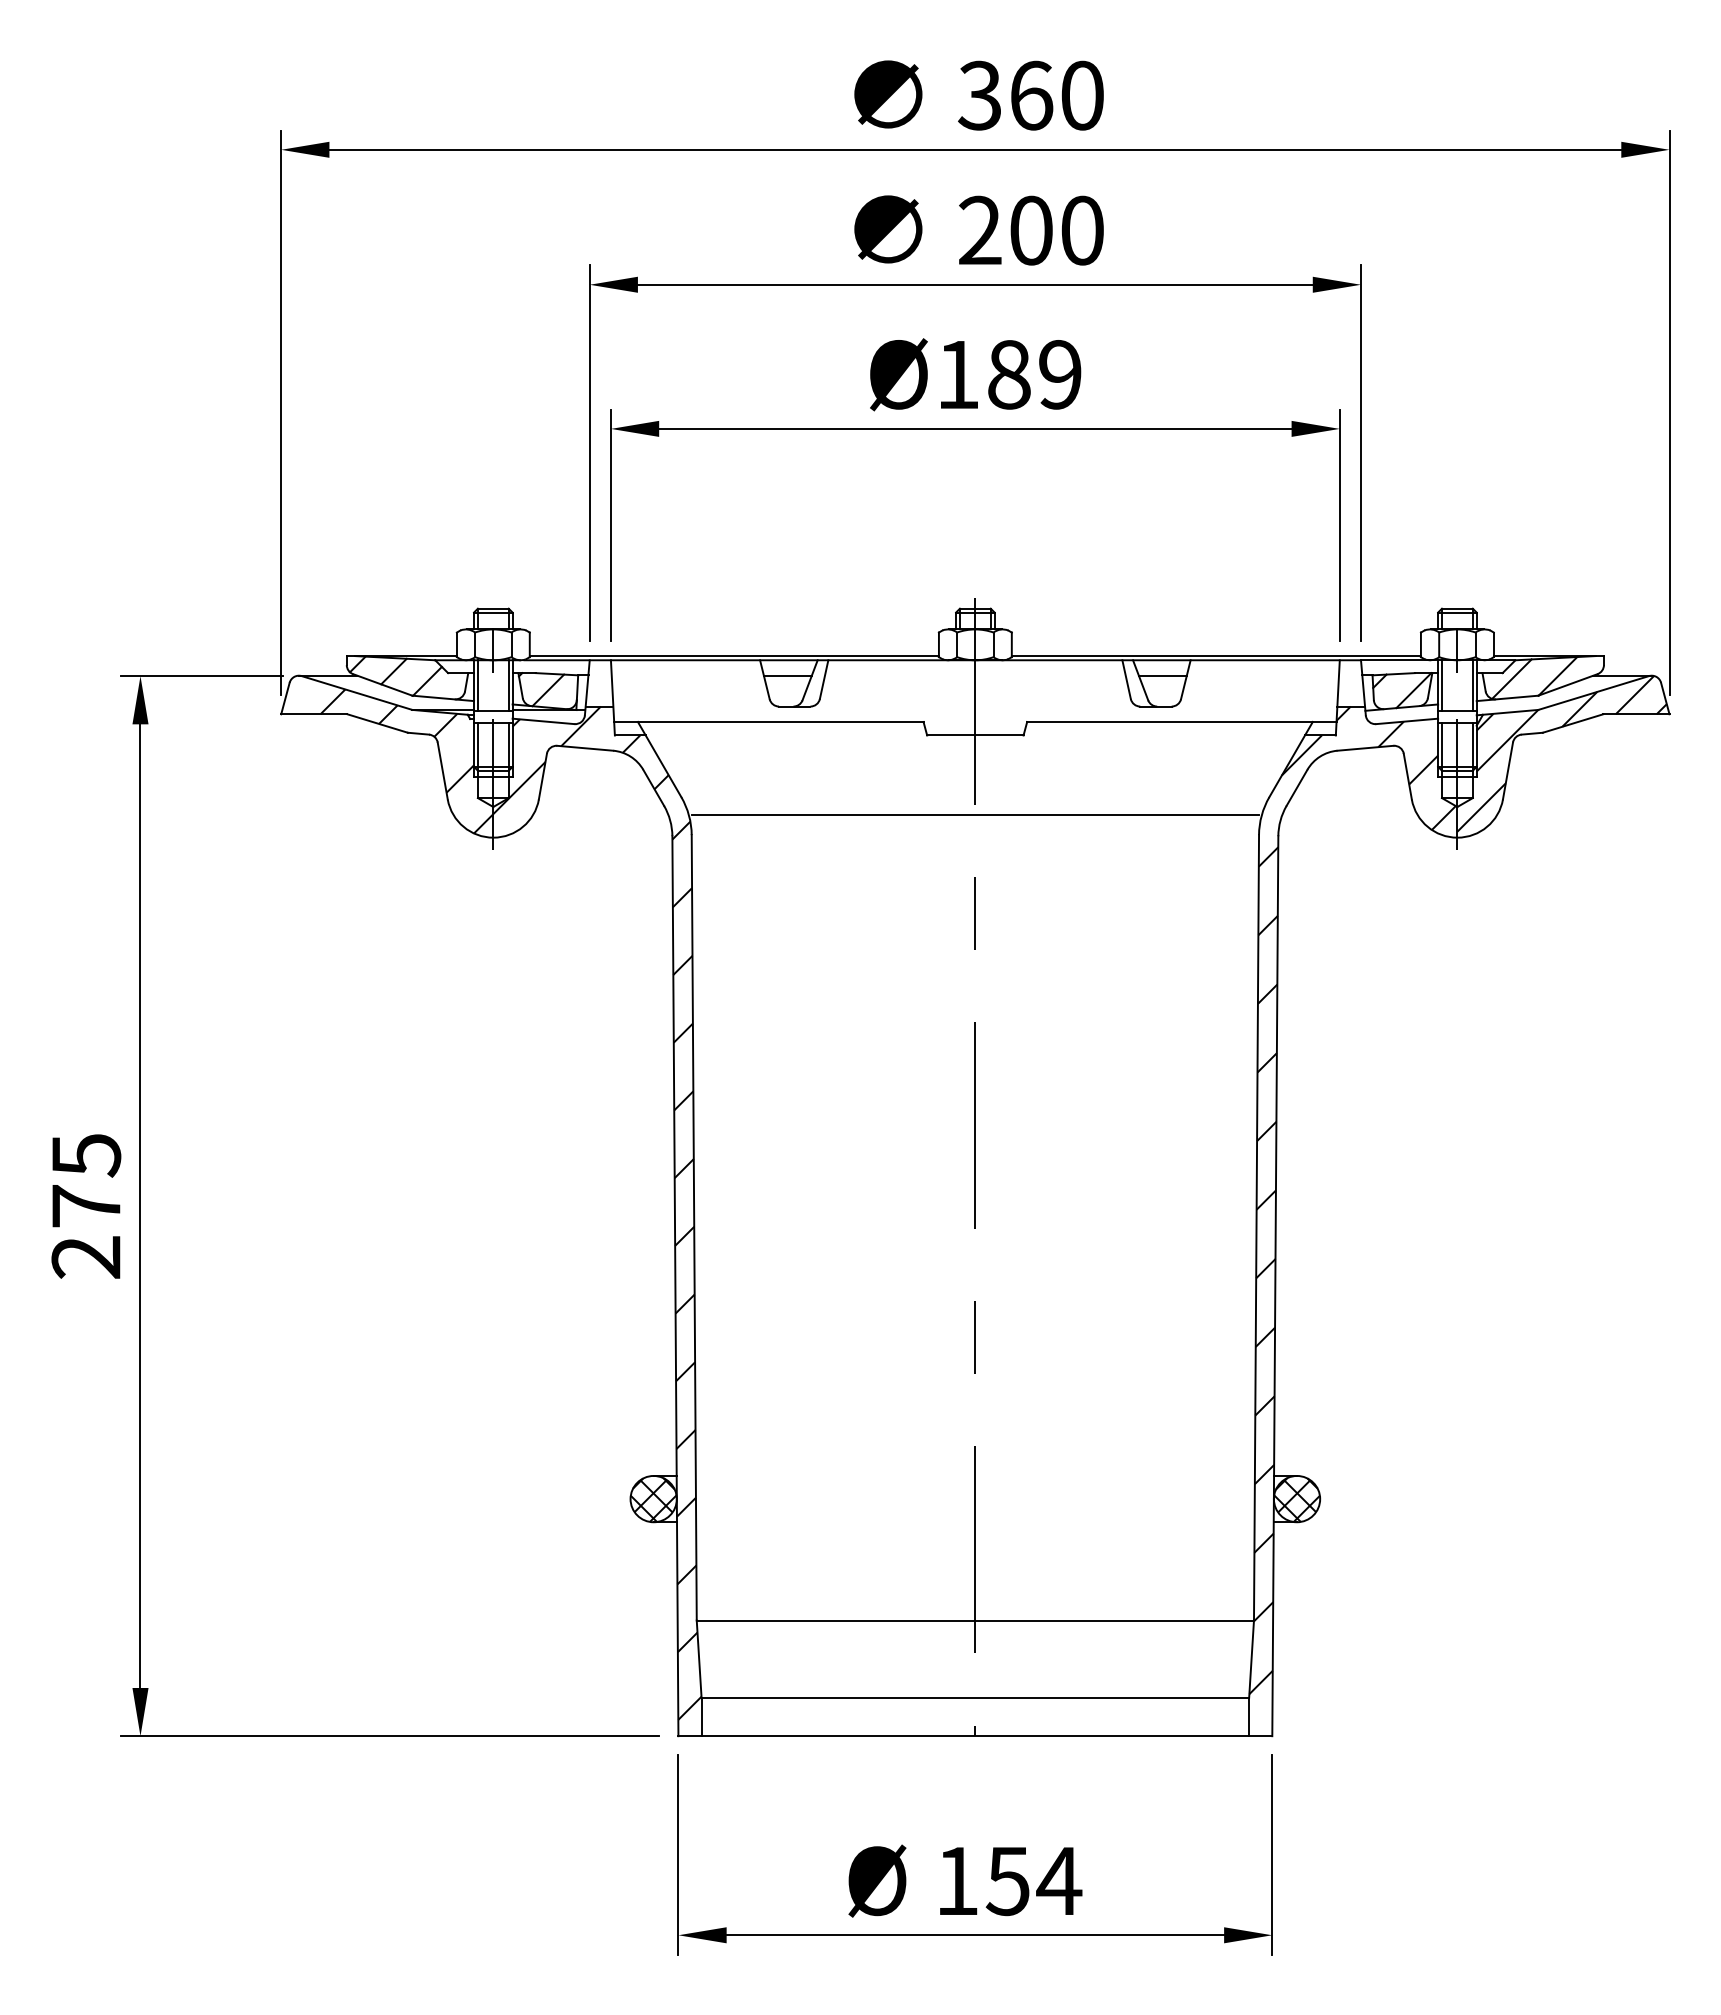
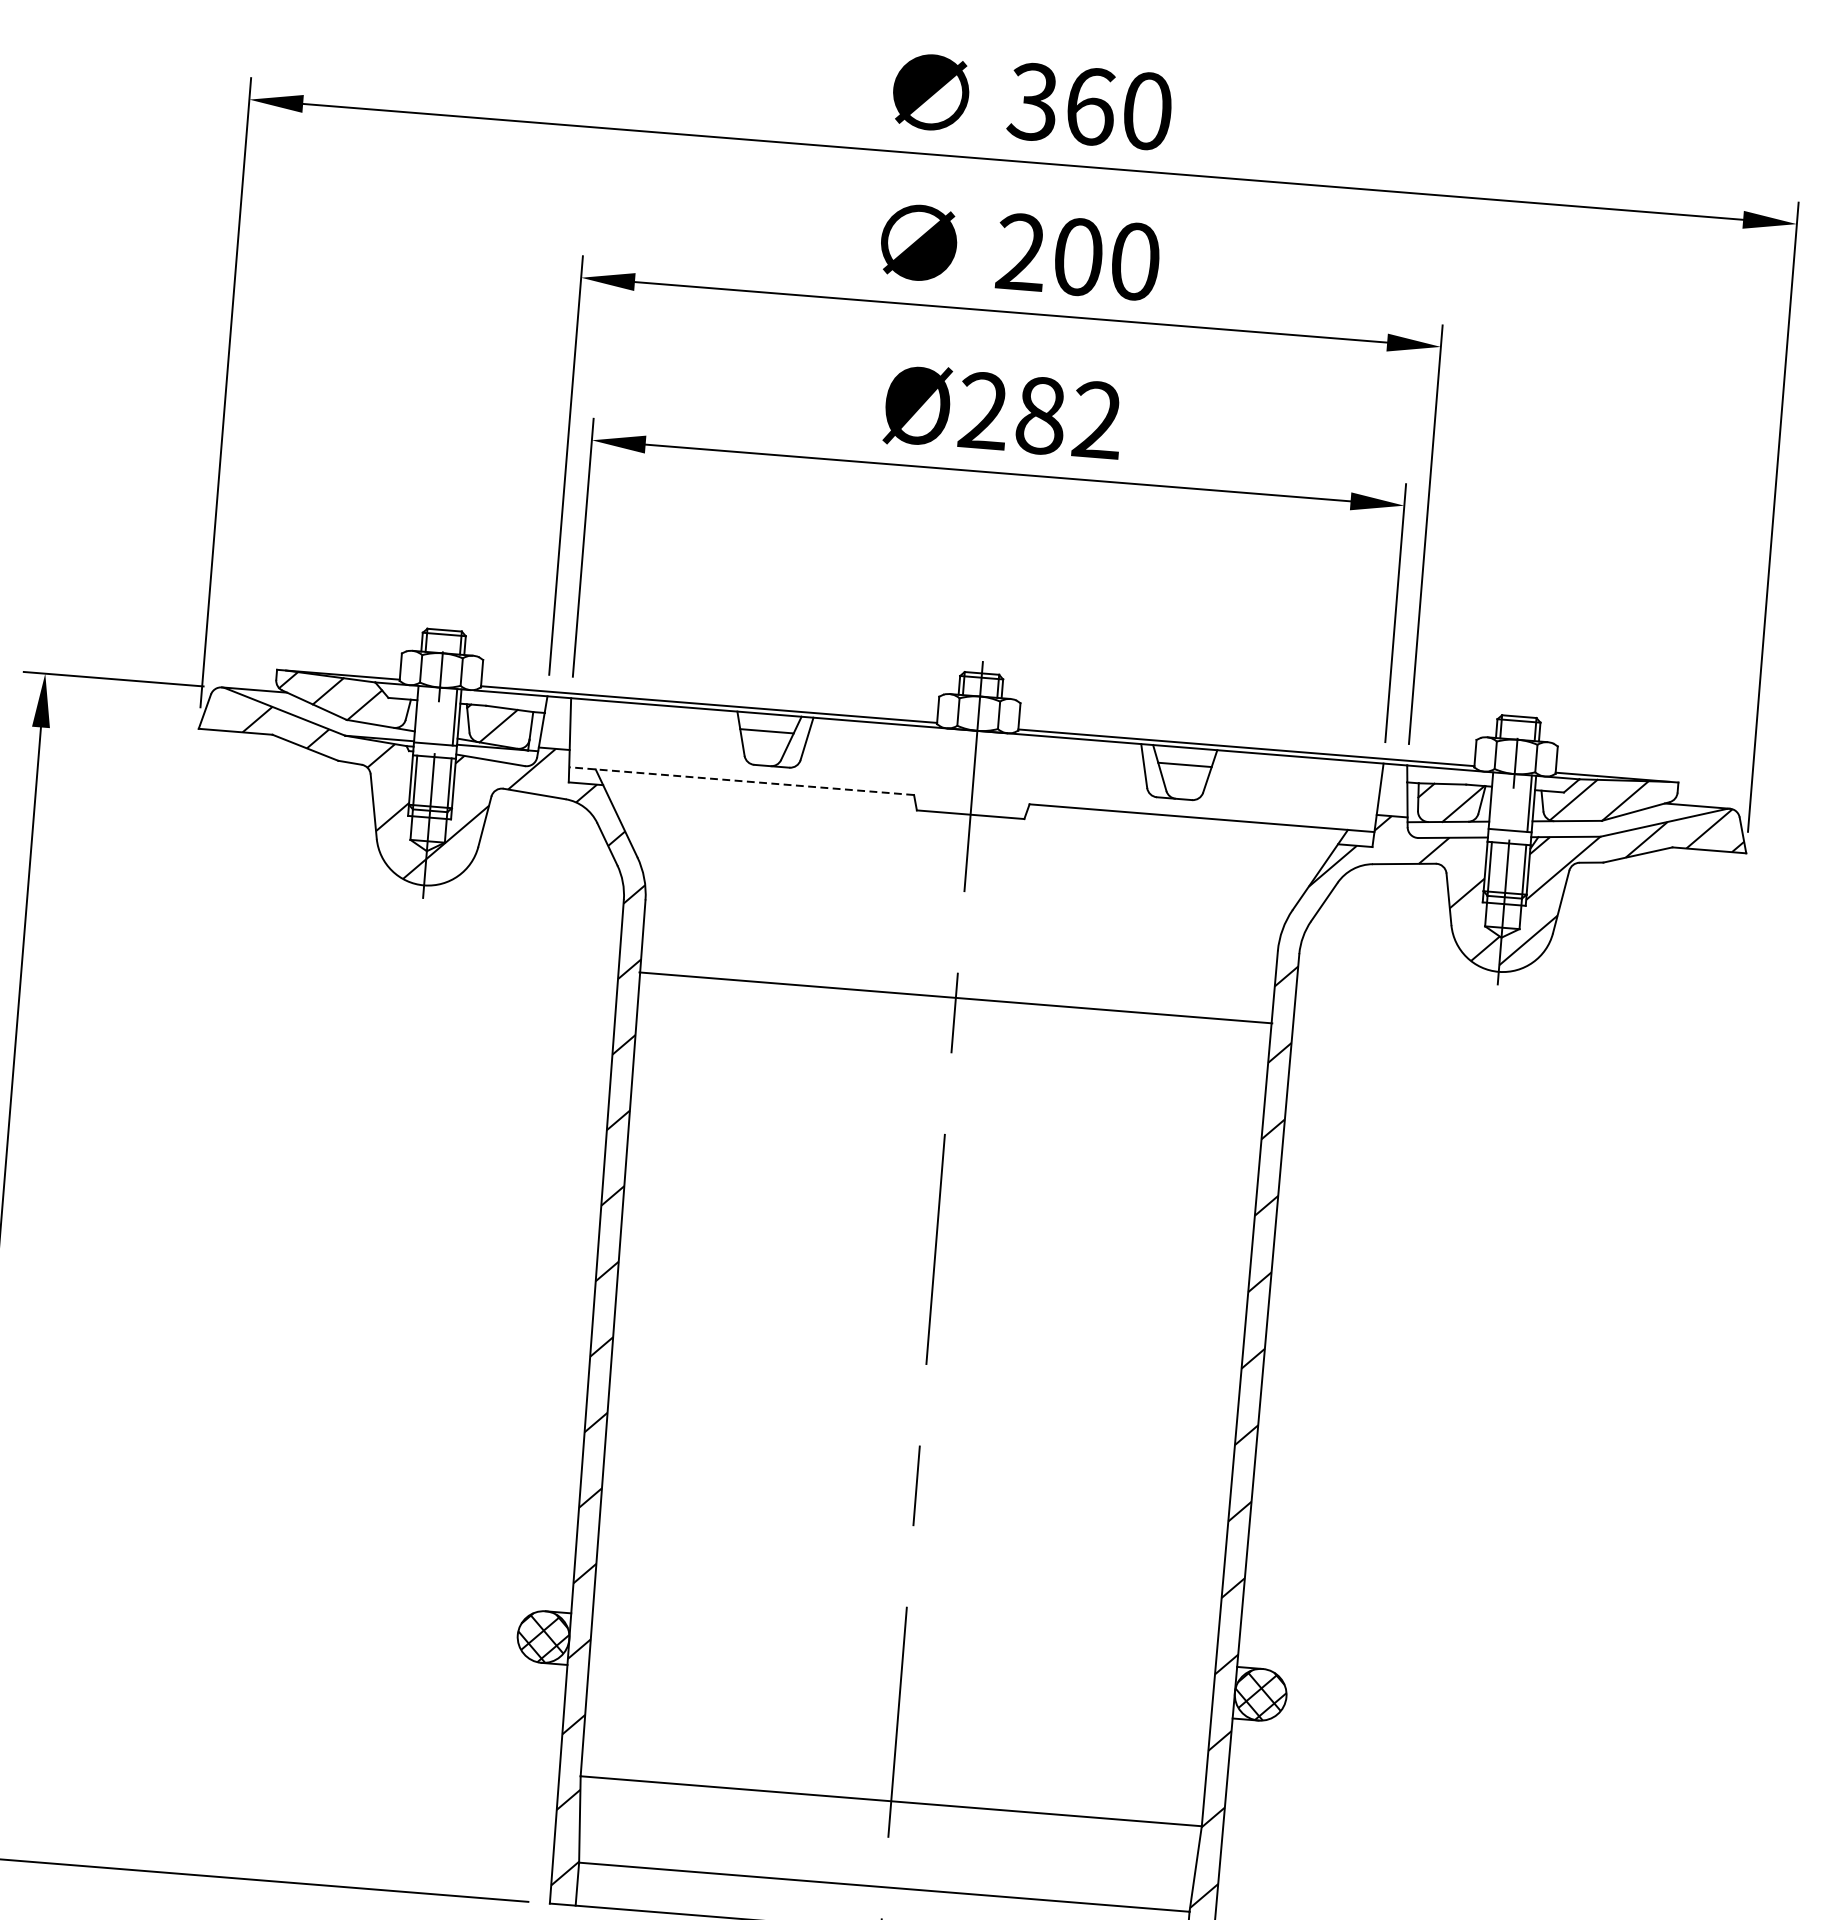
text: (1008, 374) -> (1039, 415), Ø189 -> Ø282
line: (477, 685) -> (420, 714), removed
line: (1441, 685) -> (1494, 800), removed
line: (768, 721) -> (741, 780), solid -> dashed
line: (975, 814) -> (956, 997), moved

